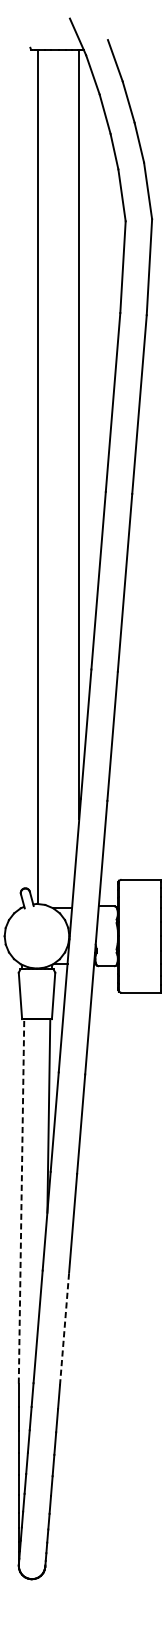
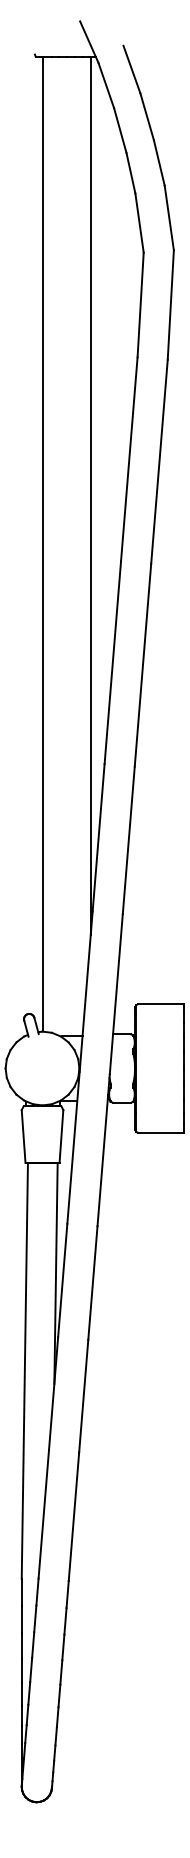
line: (21, 1200) -> (24, 1370), dashed -> solid
line: (65, 1328) -> (74, 1516), dashed -> solid

